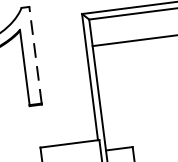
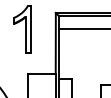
line: (35, 54) -> (31, 29), dashed -> solid

